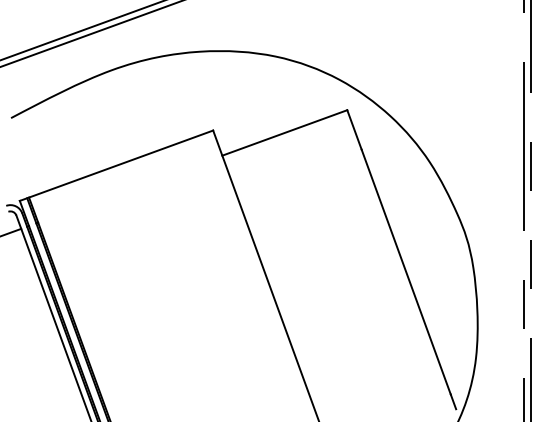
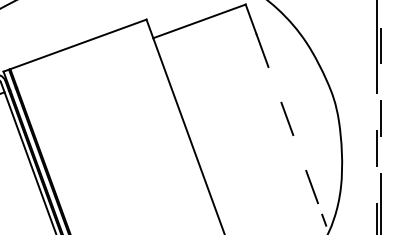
line: (406, 272) -> (289, 124), solid -> dashed

